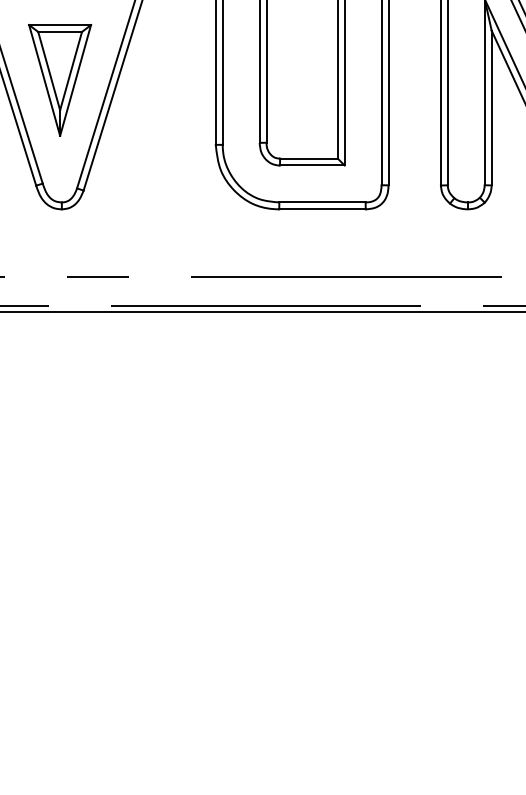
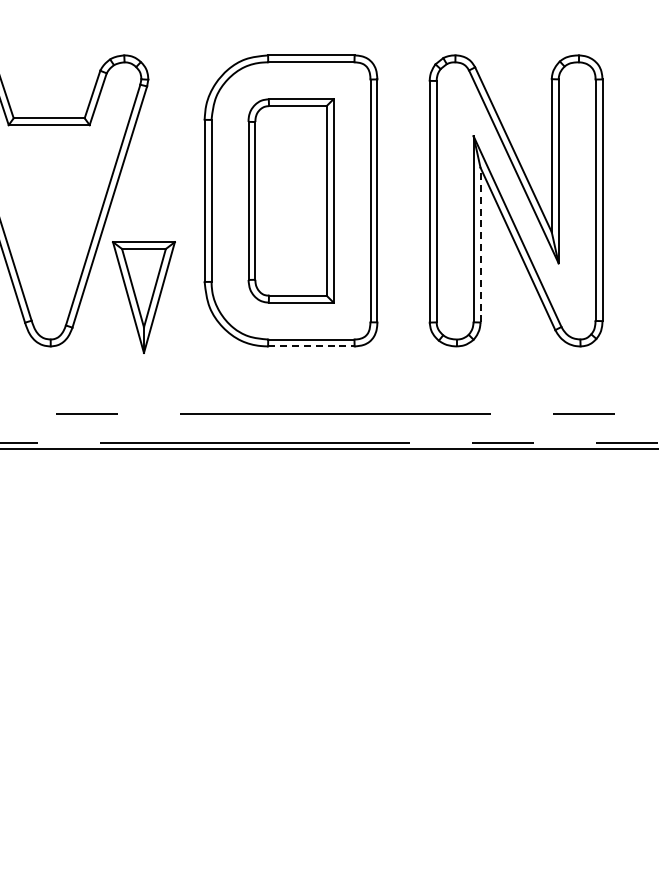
part: (59, 80) -> (143, 297), moved
line: (491, 107) -> (480, 244), solid -> dashed
line: (322, 209) -> (311, 346), solid -> dashed

